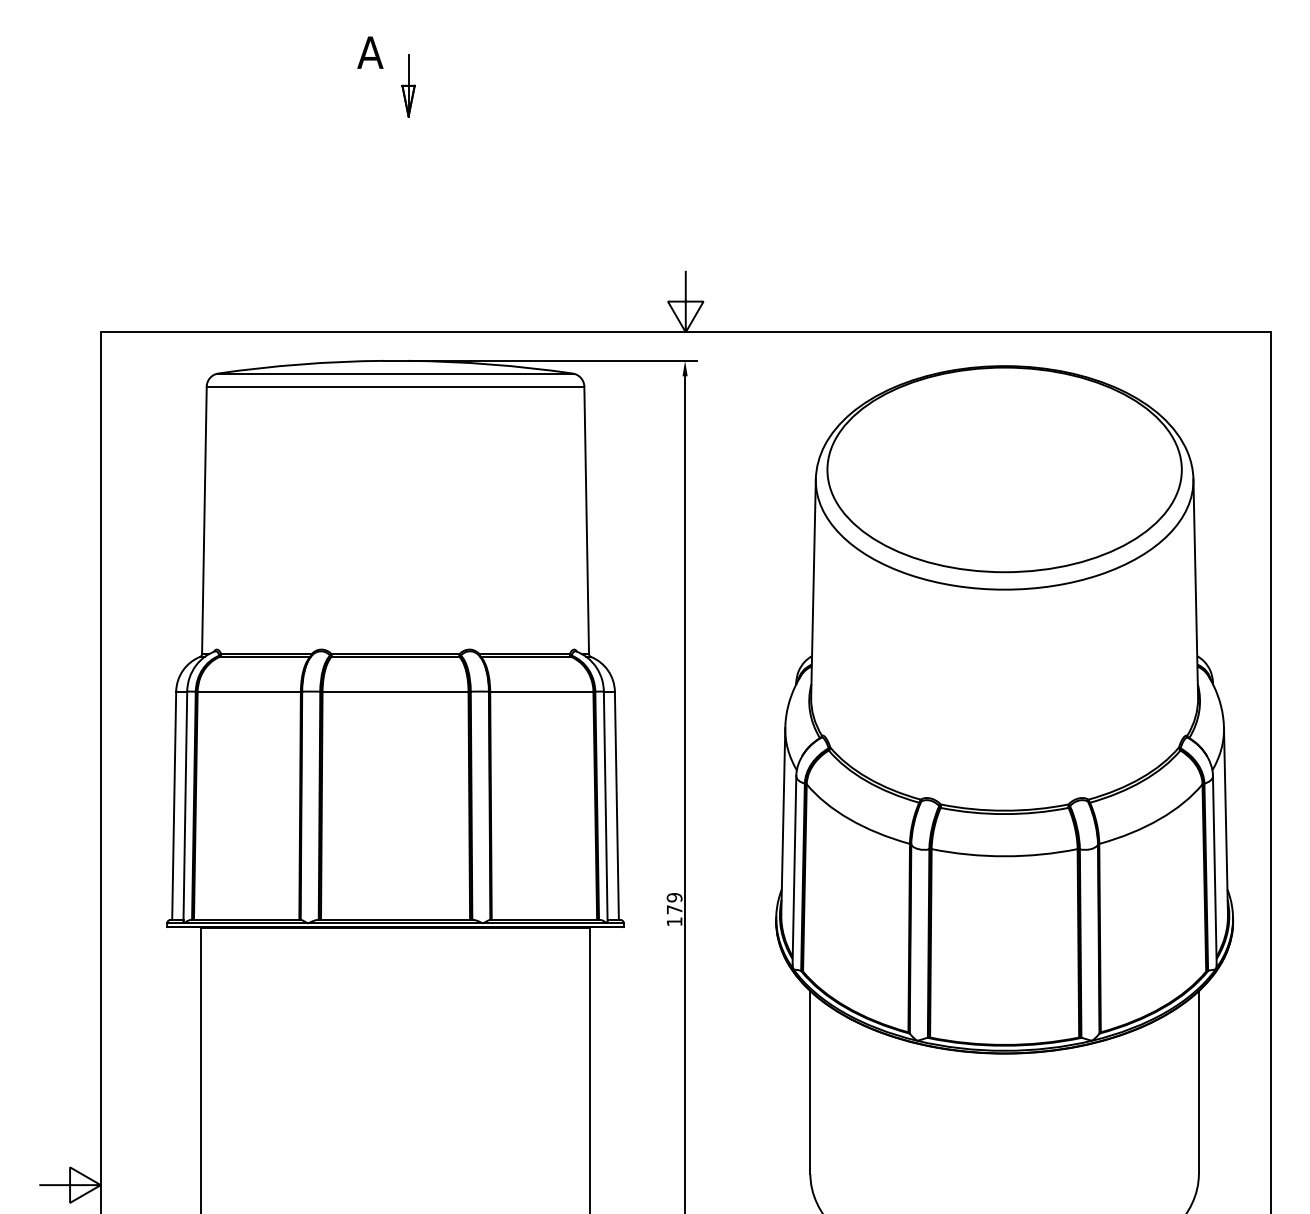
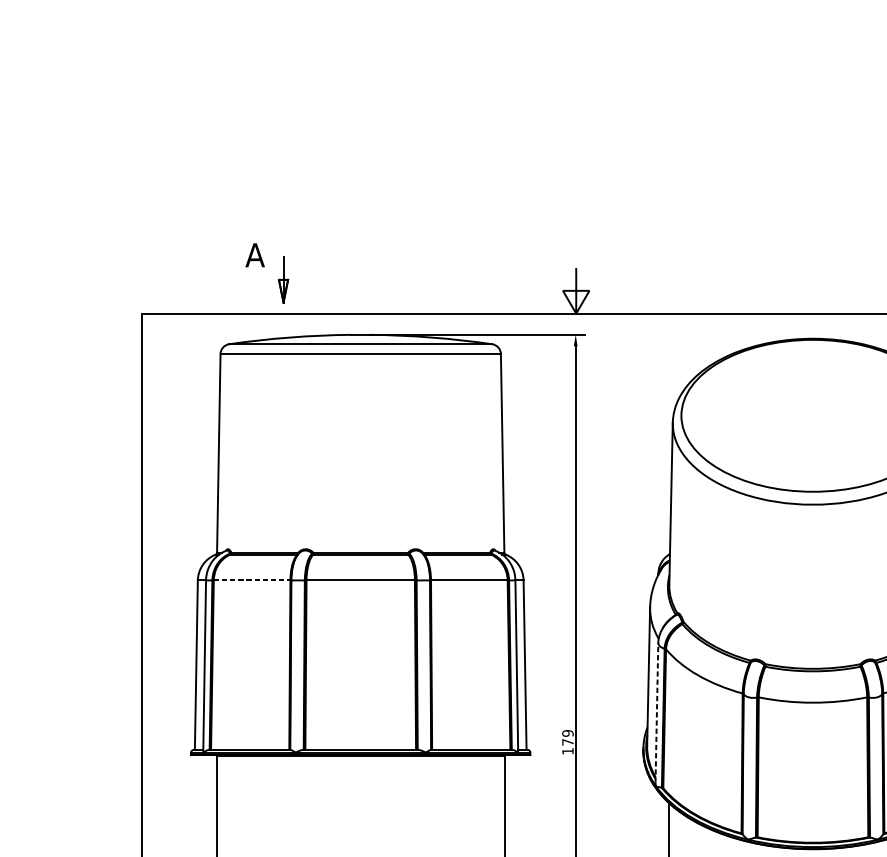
part: (383, 68) -> (264, 267), moved
line: (249, 691) -> (252, 580), solid -> dashed
line: (794, 869) -> (656, 712), solid -> dashed

